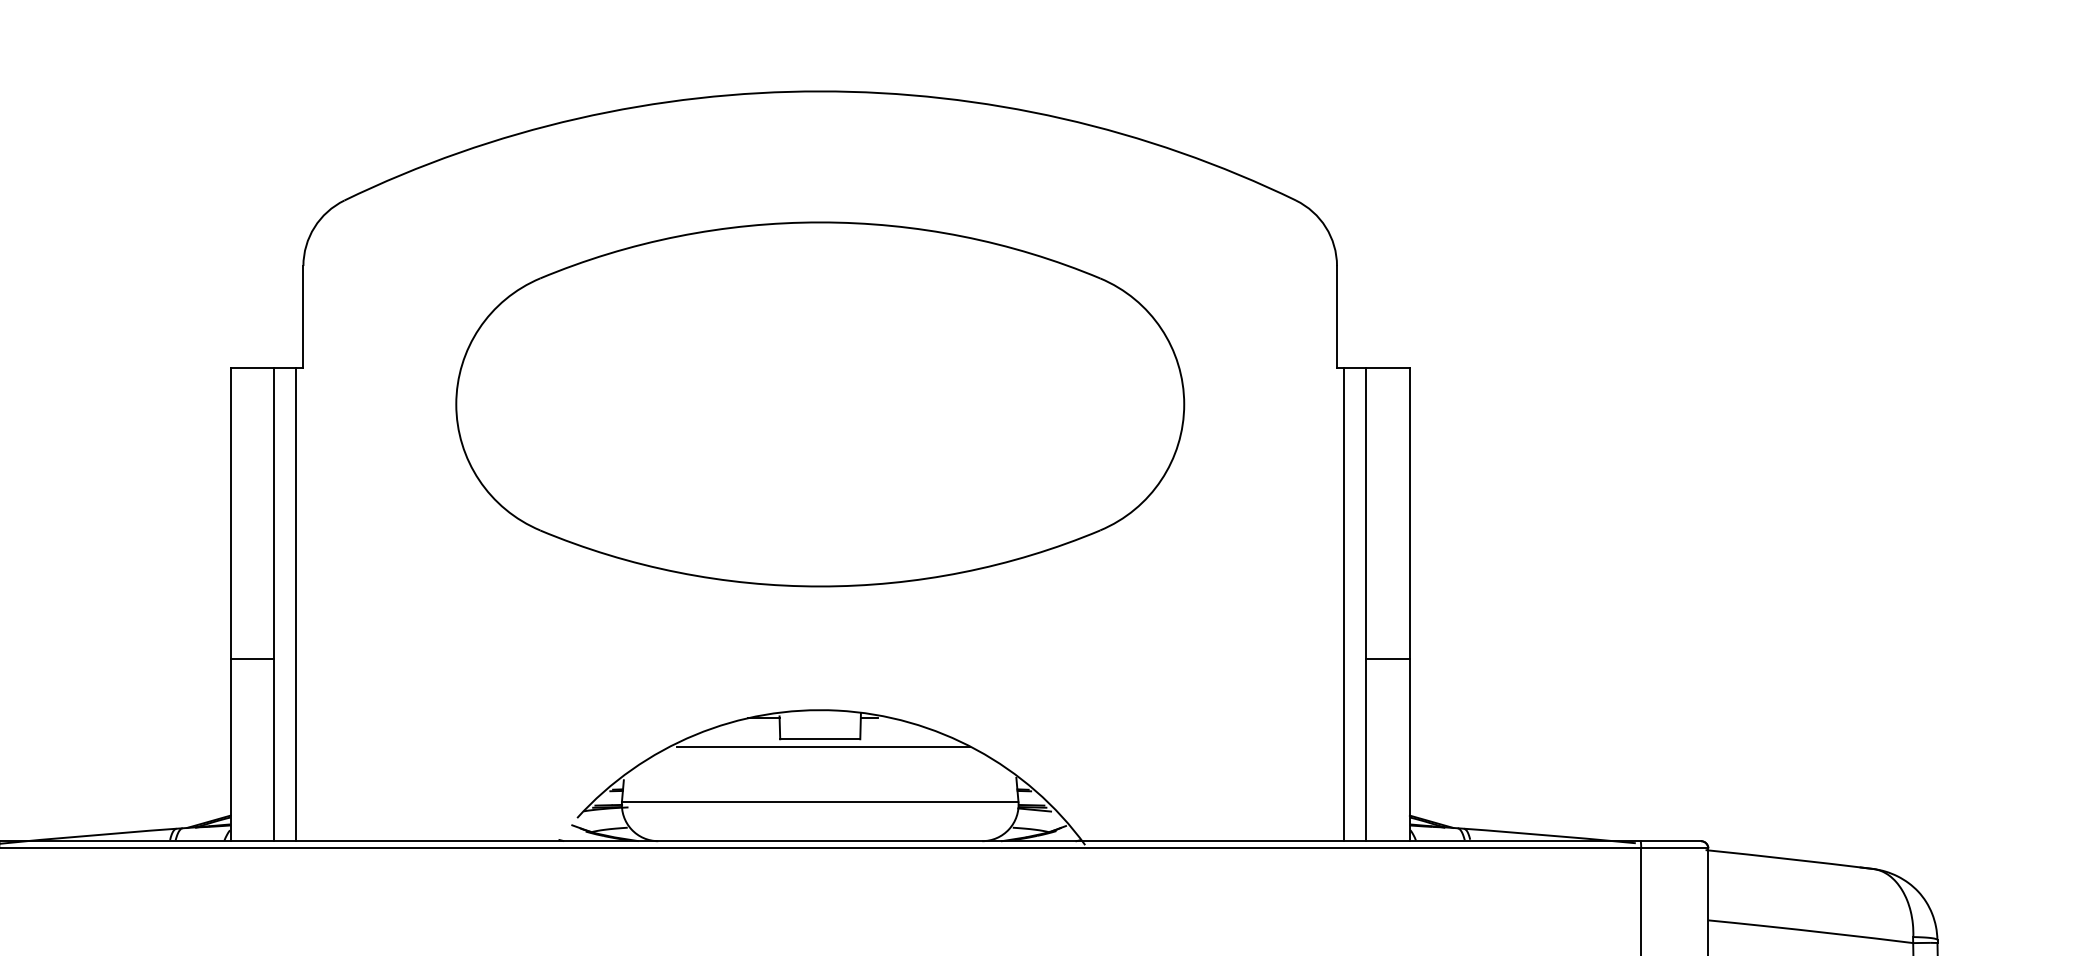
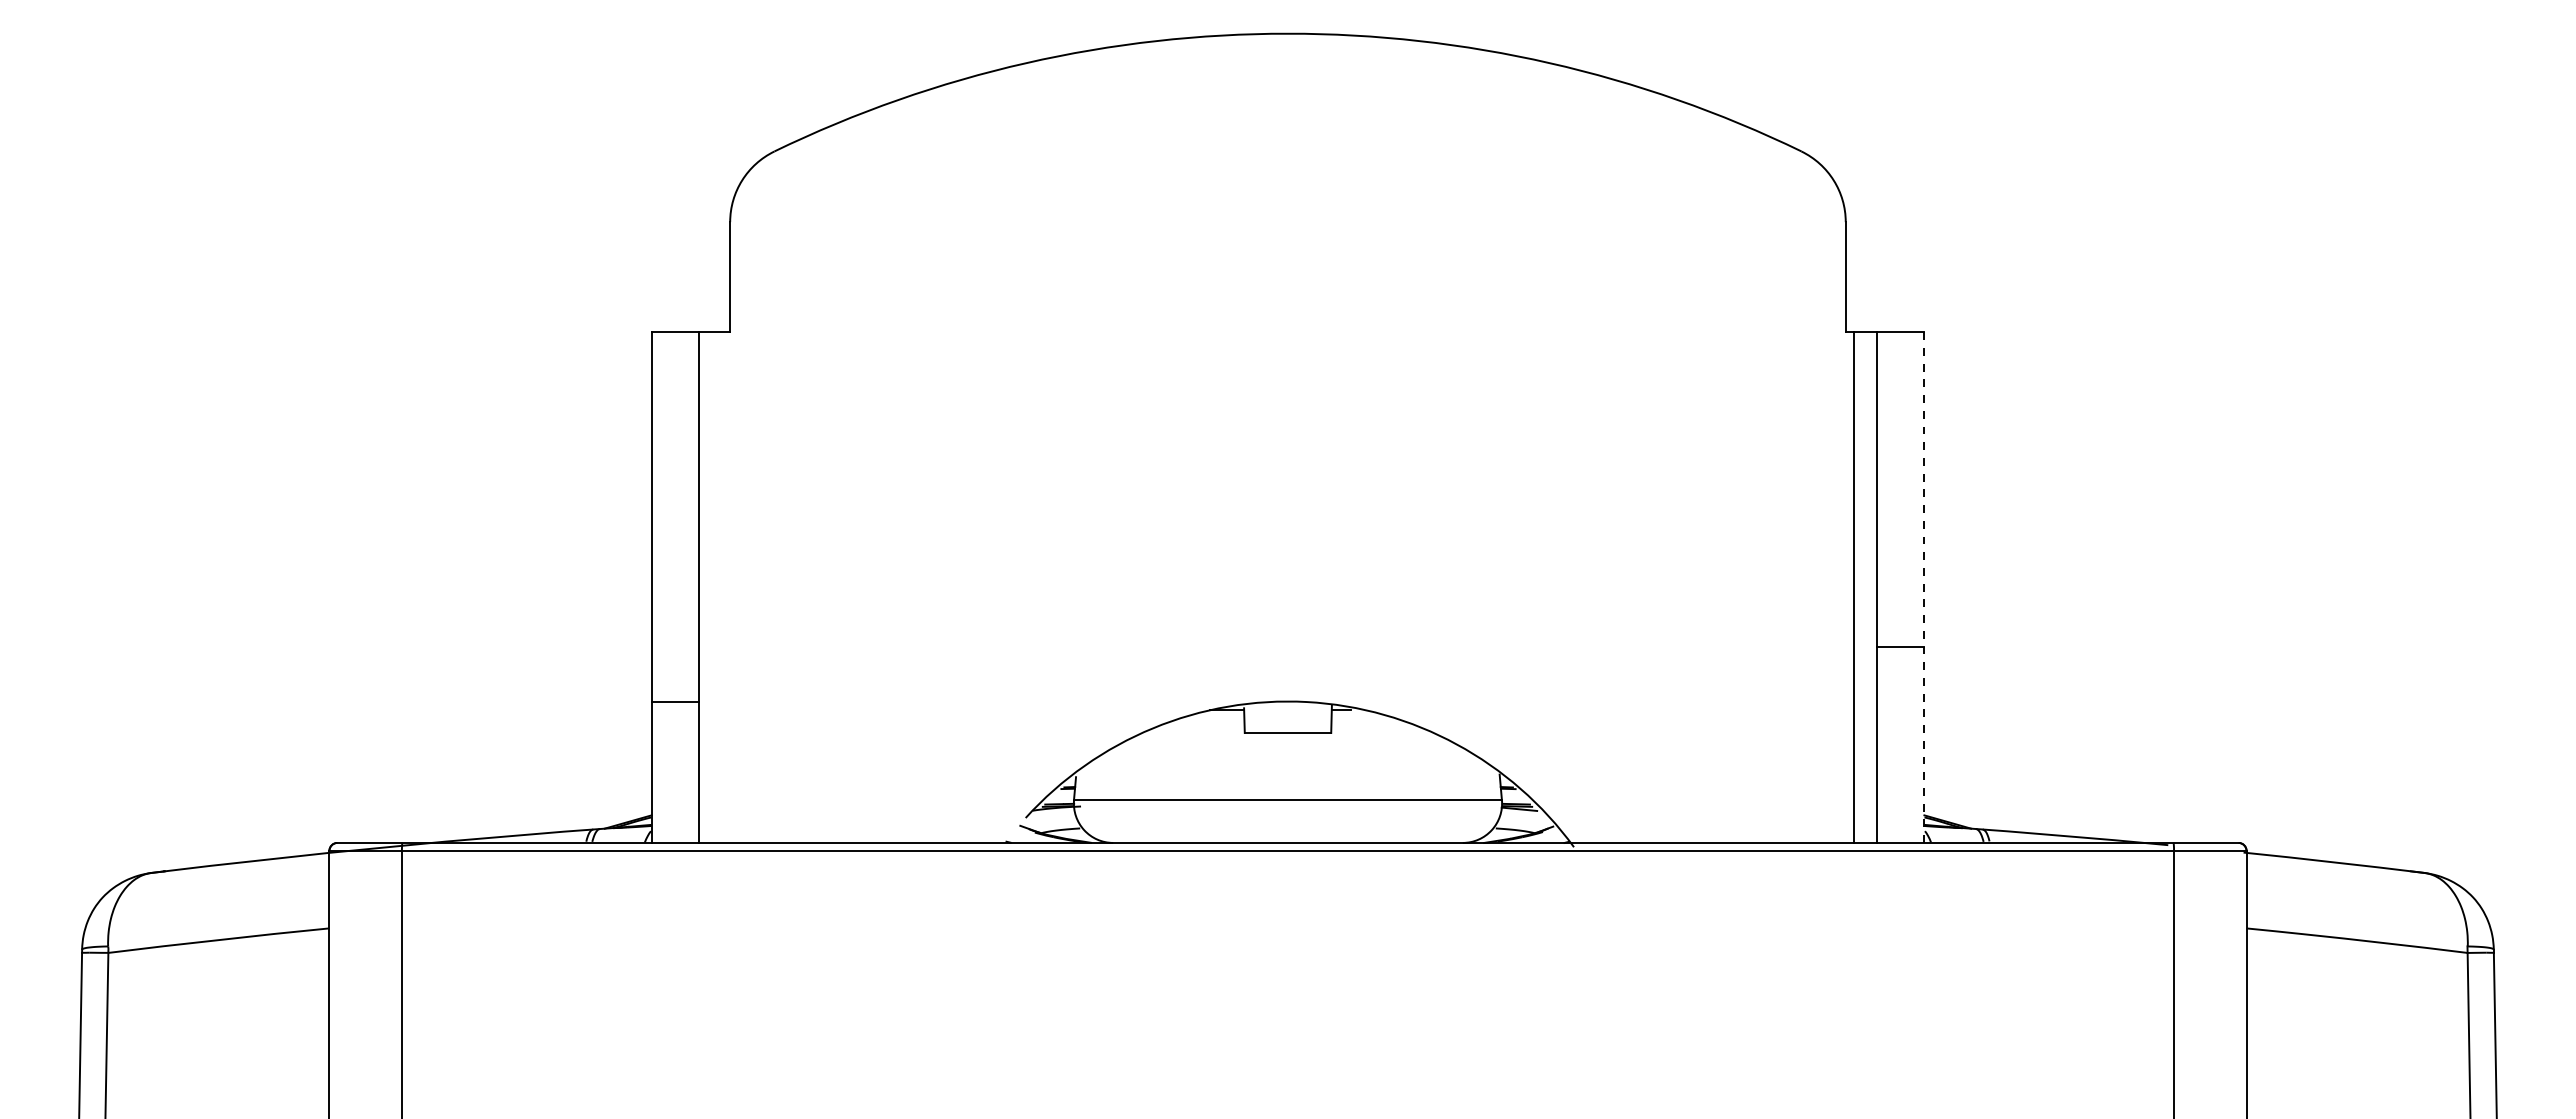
part: (819, 404) -> (1287, 371), removed
line: (296, 604) -> (722, 587), removed
line: (1409, 604) -> (1924, 587), solid -> dashed
line: (251, 659) -> (674, 701), moved
line: (823, 747) -> (1291, 741), removed

